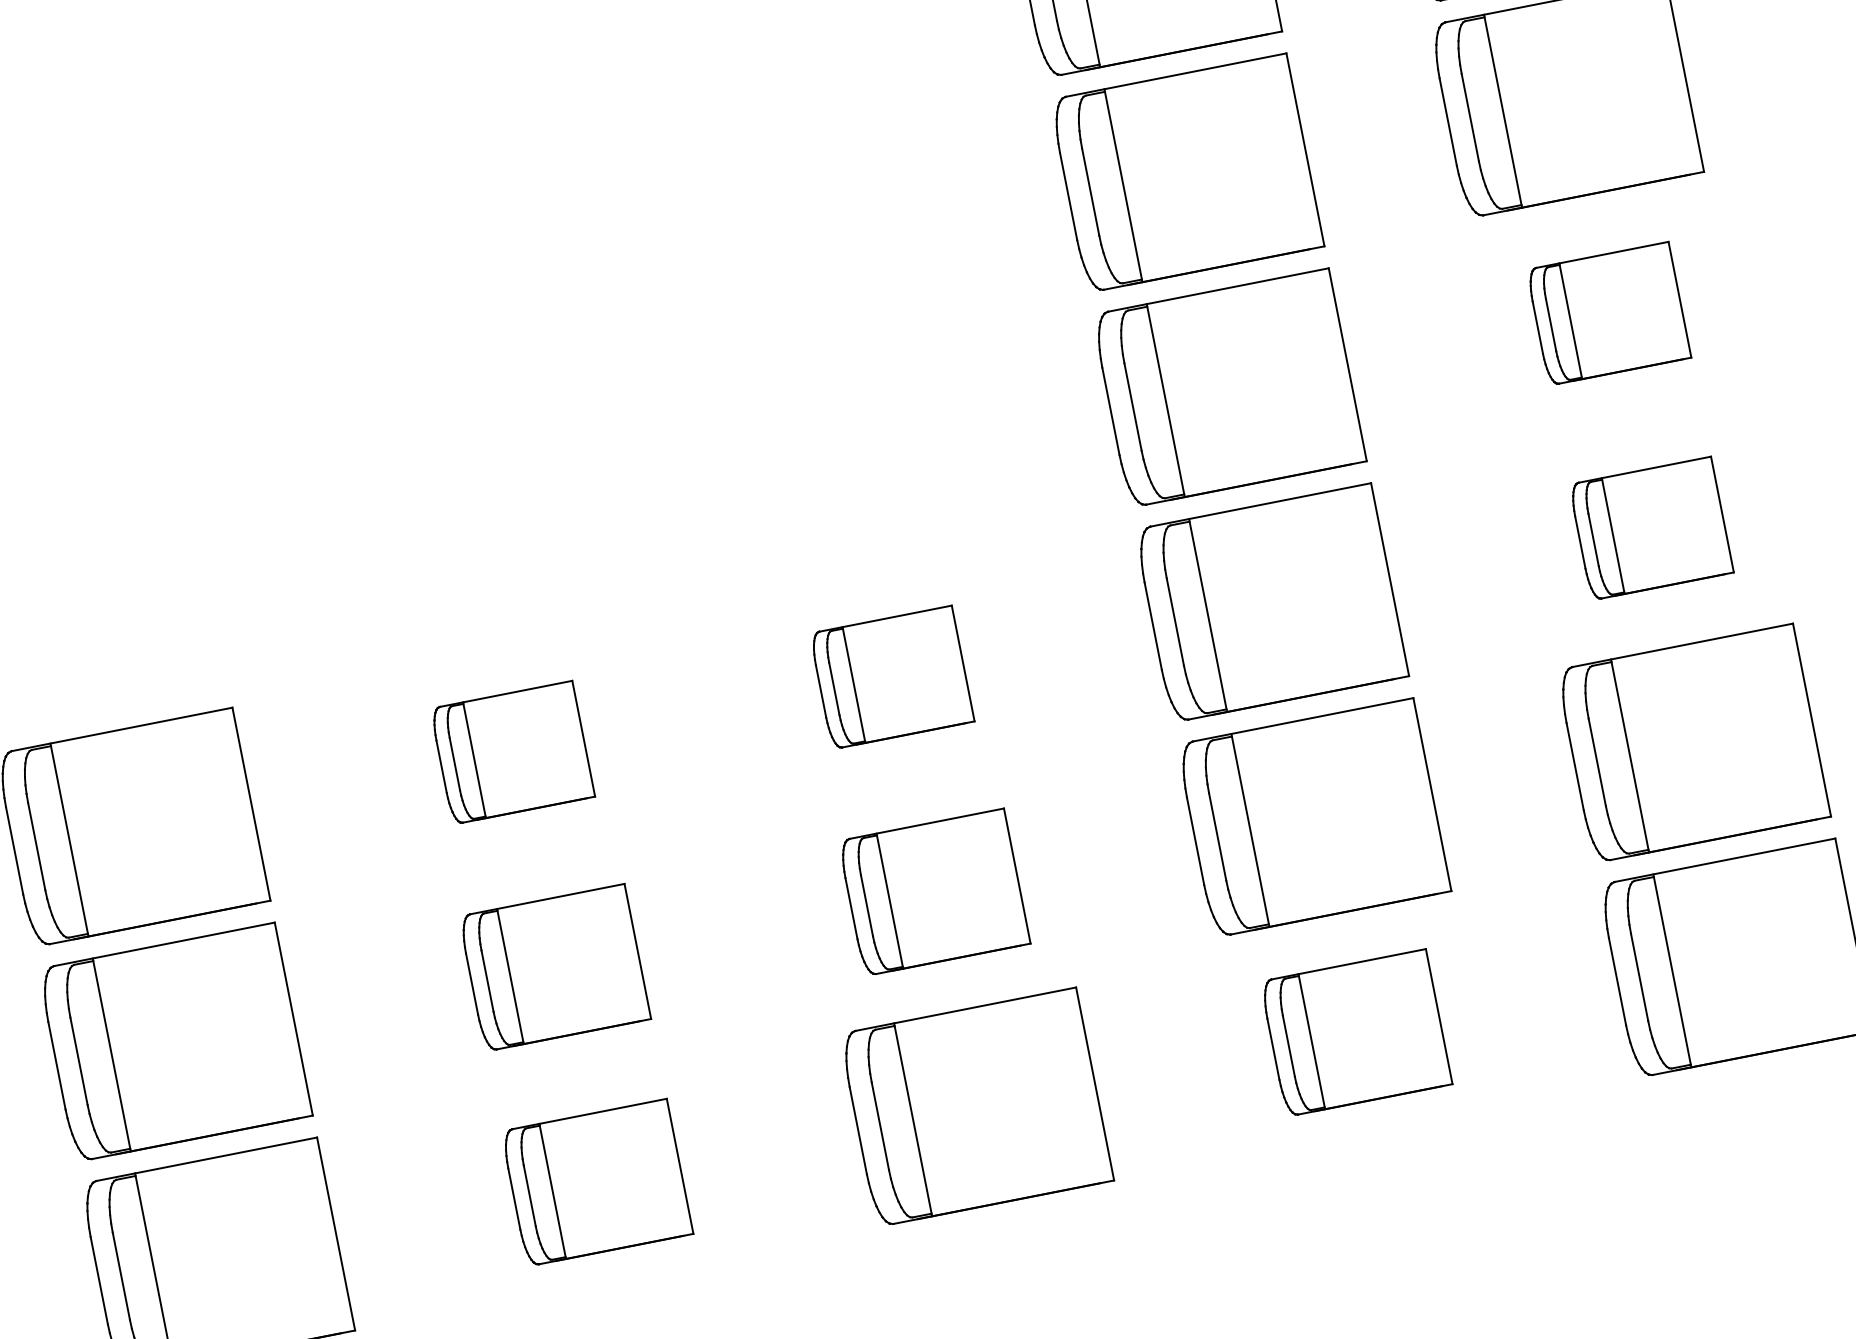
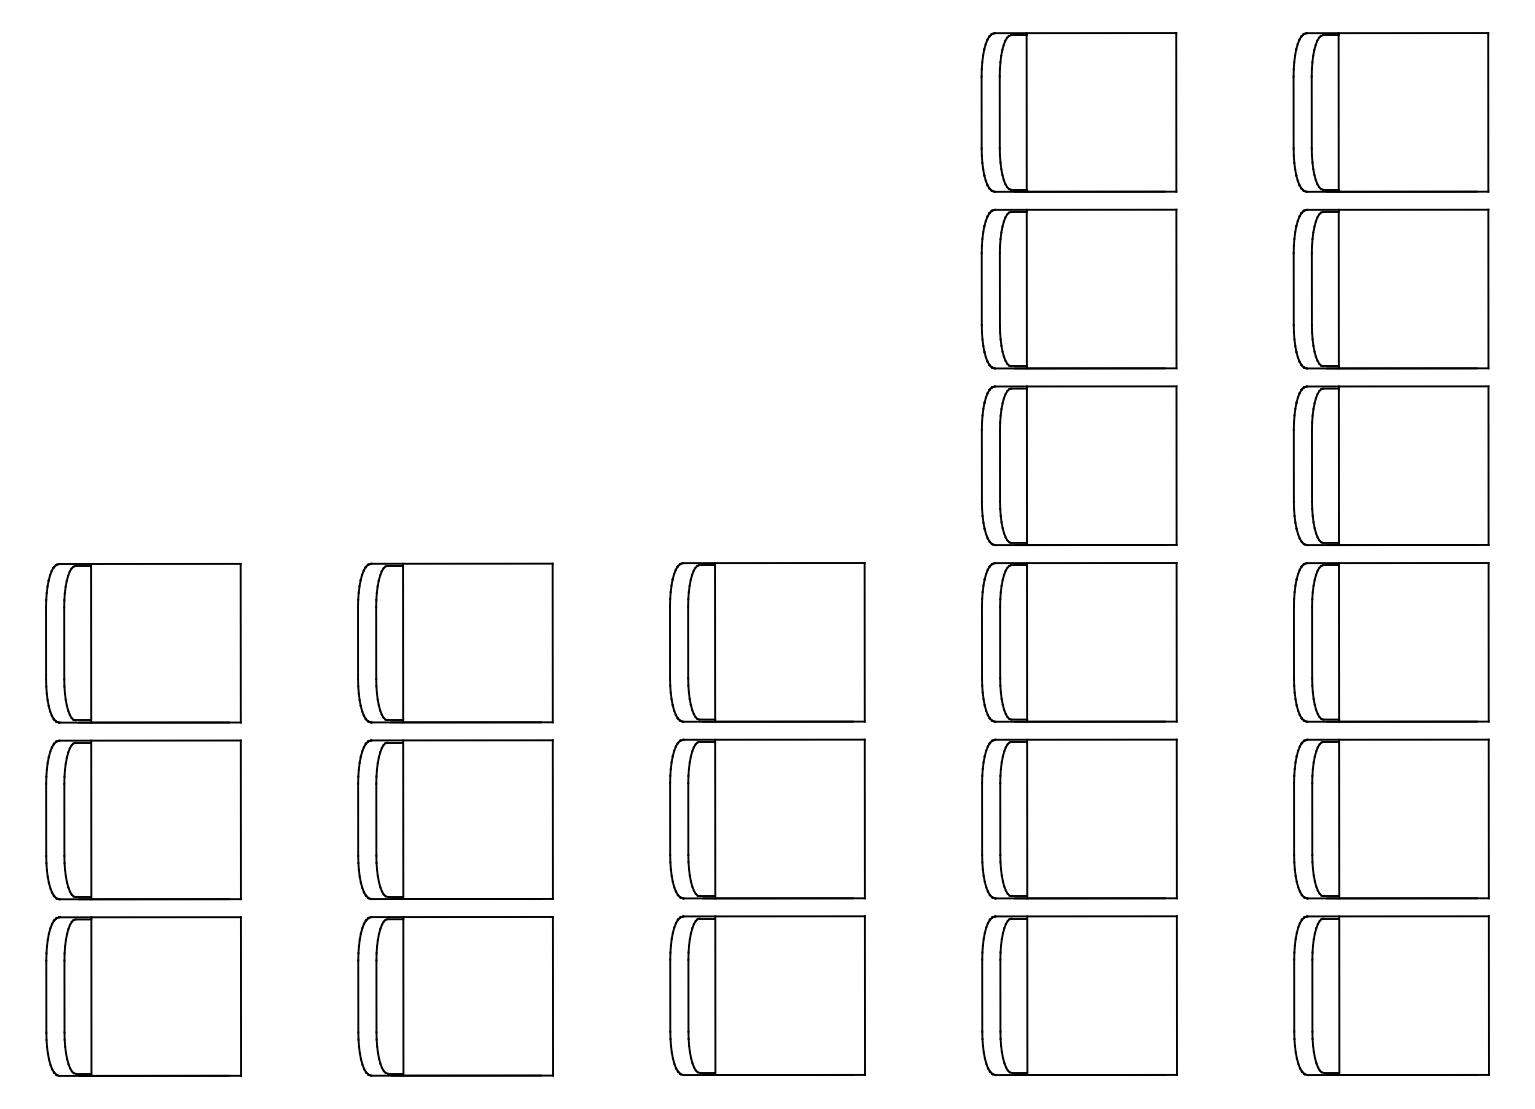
part: (1608, 313) -> (1390, 465), size x1.67
part: (1651, 528) -> (1391, 642), size x1.67
part: (892, 677) -> (767, 642), size x1.67
part: (512, 752) -> (455, 642), size x1.67
part: (934, 891) -> (767, 818), size x1.43
part: (554, 967) -> (455, 819), size x1.43
part: (1356, 1032) -> (1079, 995), size x1.43
part: (597, 1182) -> (455, 996), size x1.43

